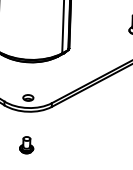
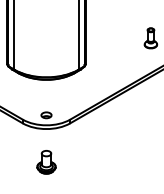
part: (26, 145) -> (46, 162), size x1.4

